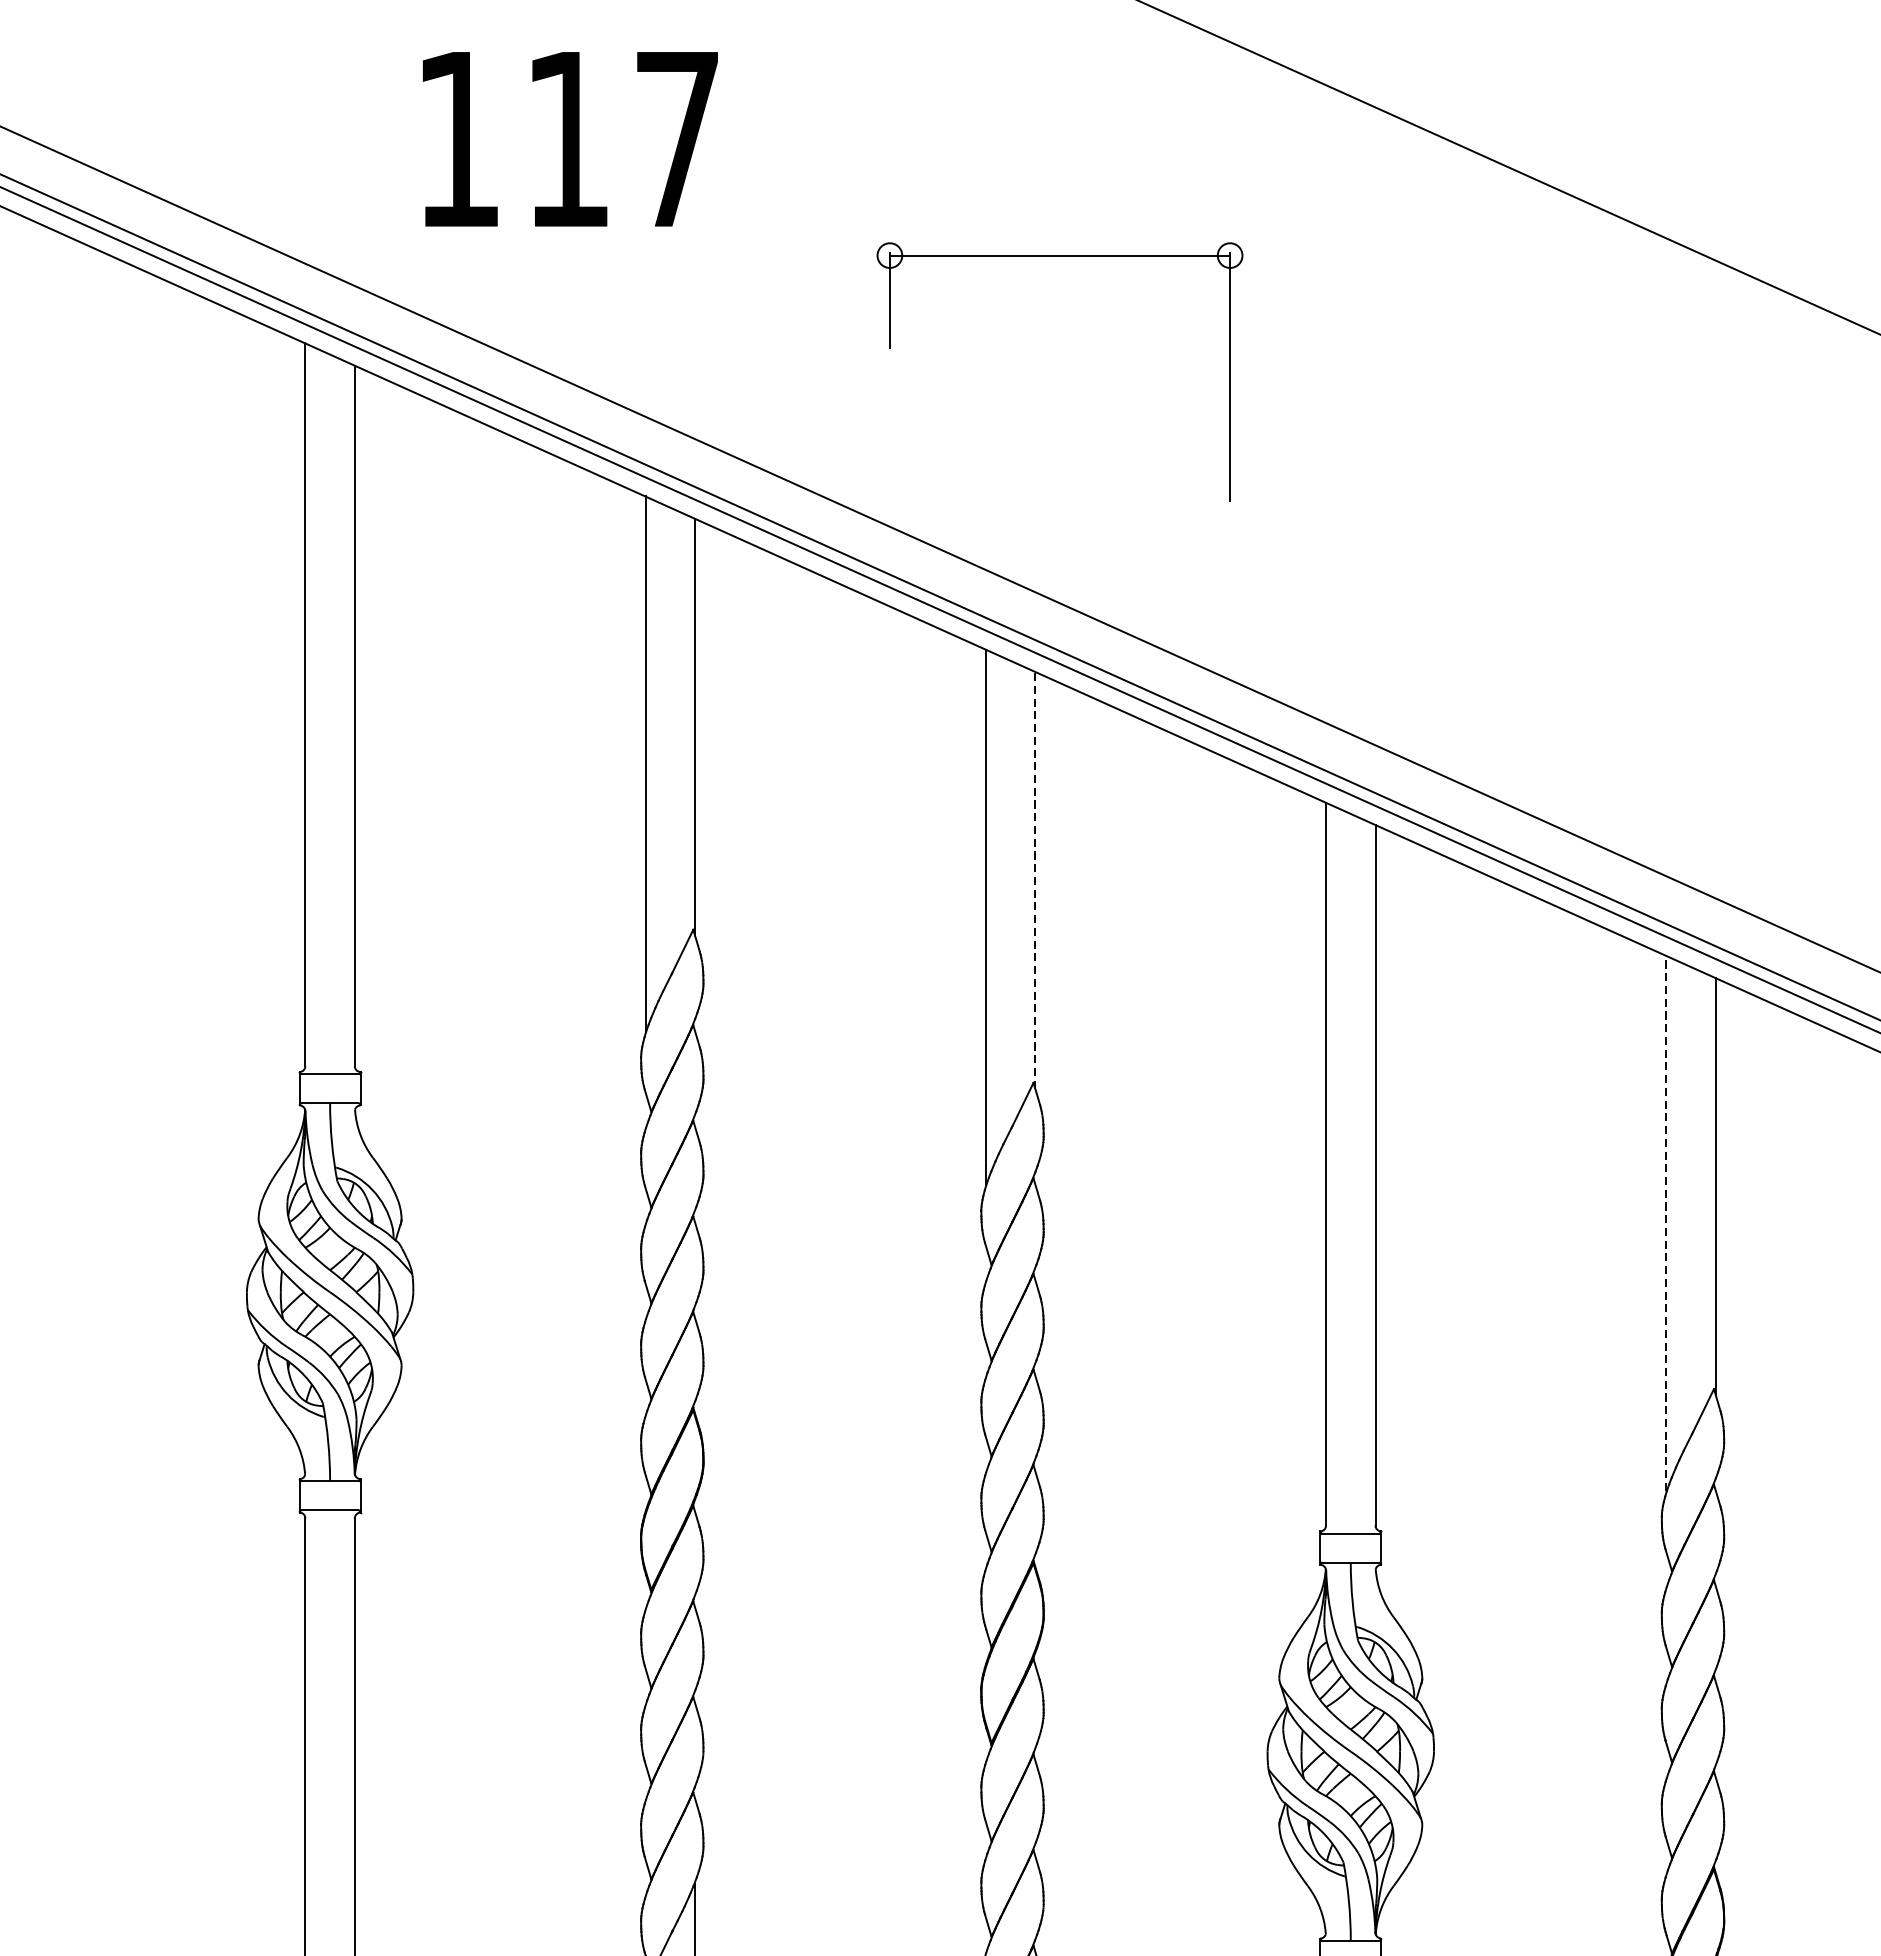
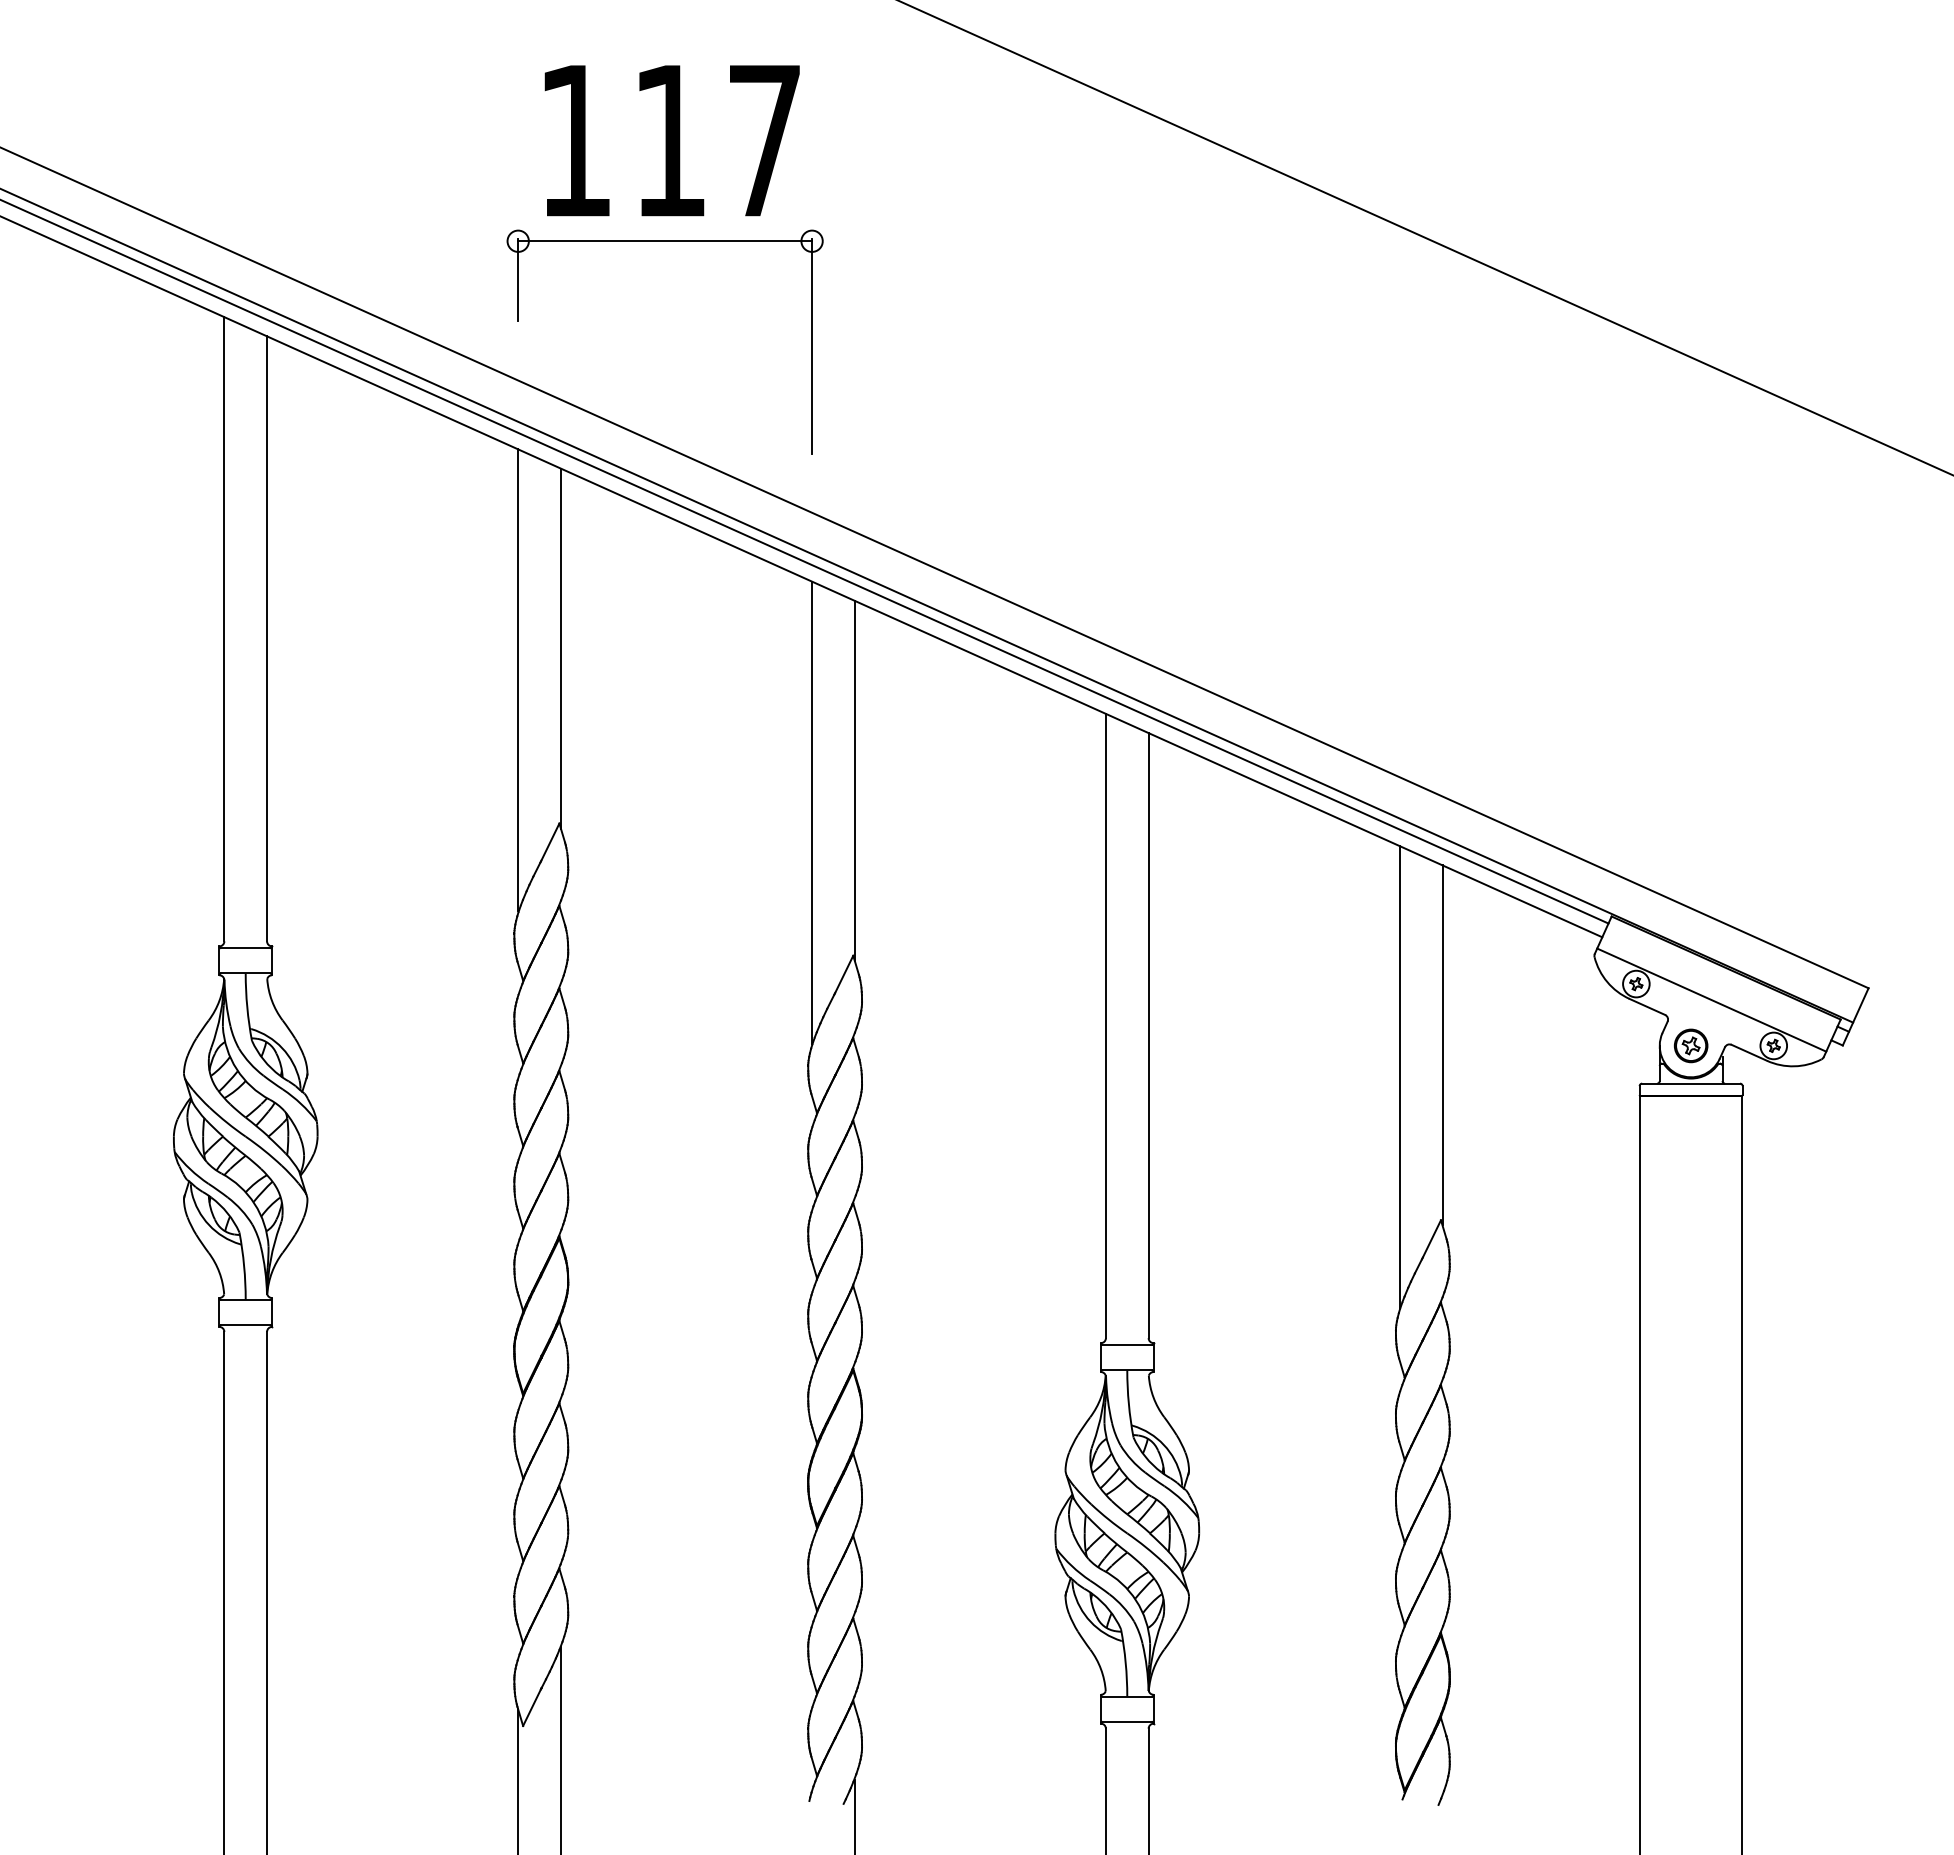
text: (569, 138) -> (671, 140), moved
part: (1059, 255) -> (664, 241), moved
line: (1034, 879) -> (854, 780), dashed -> solid
line: (1665, 1222) -> (1399, 1076), dashed -> solid

